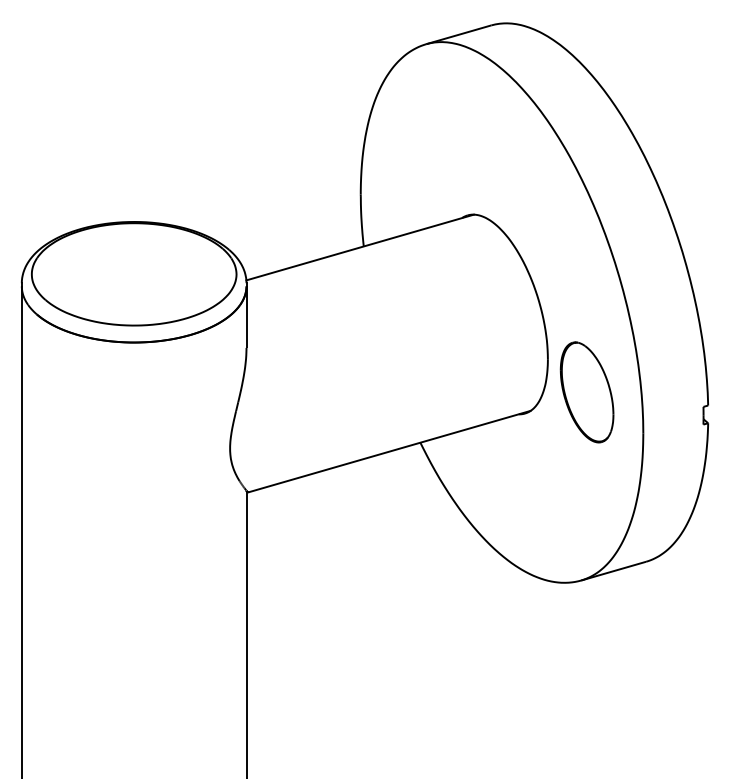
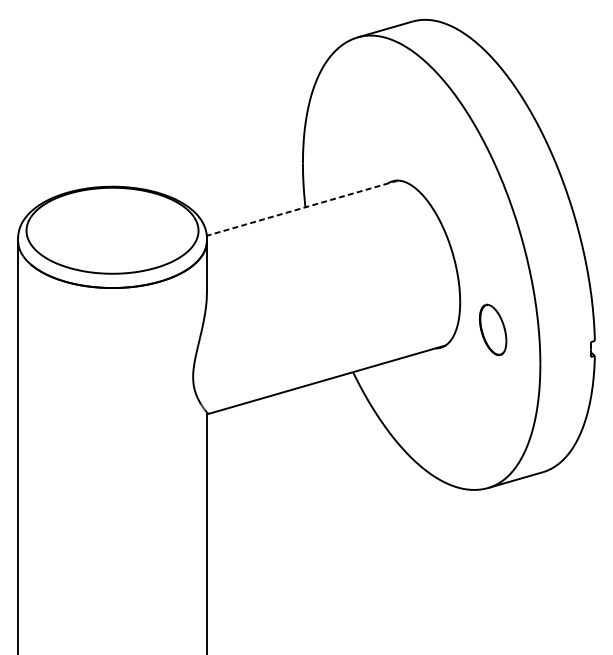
line: (359, 247) -> (301, 208), solid -> dashed
part: (586, 392) -> (492, 330), size x0.6

